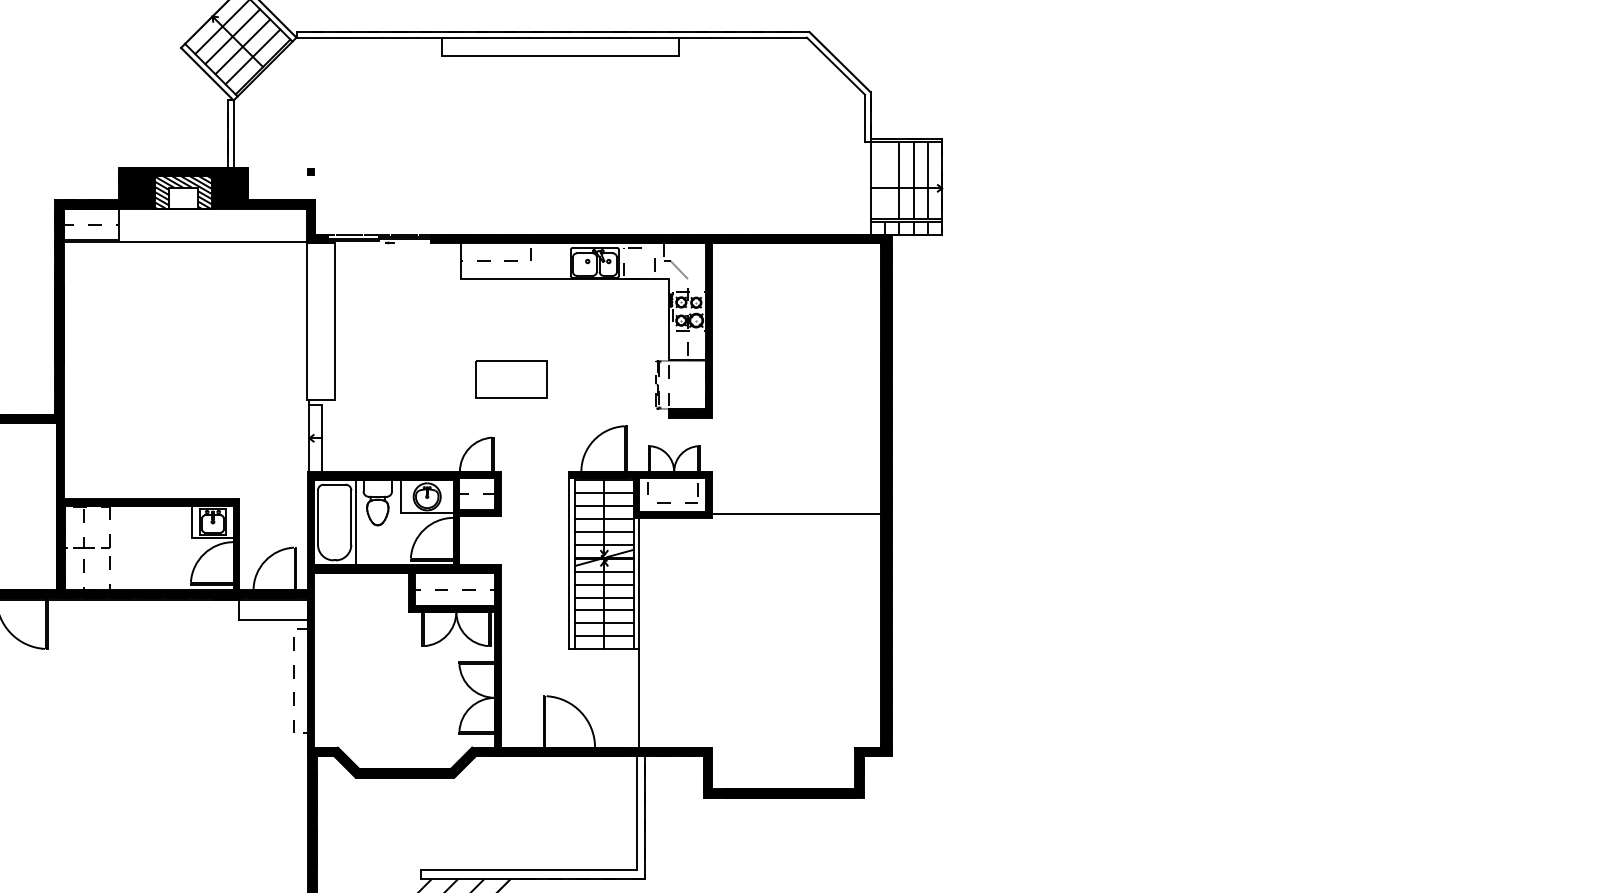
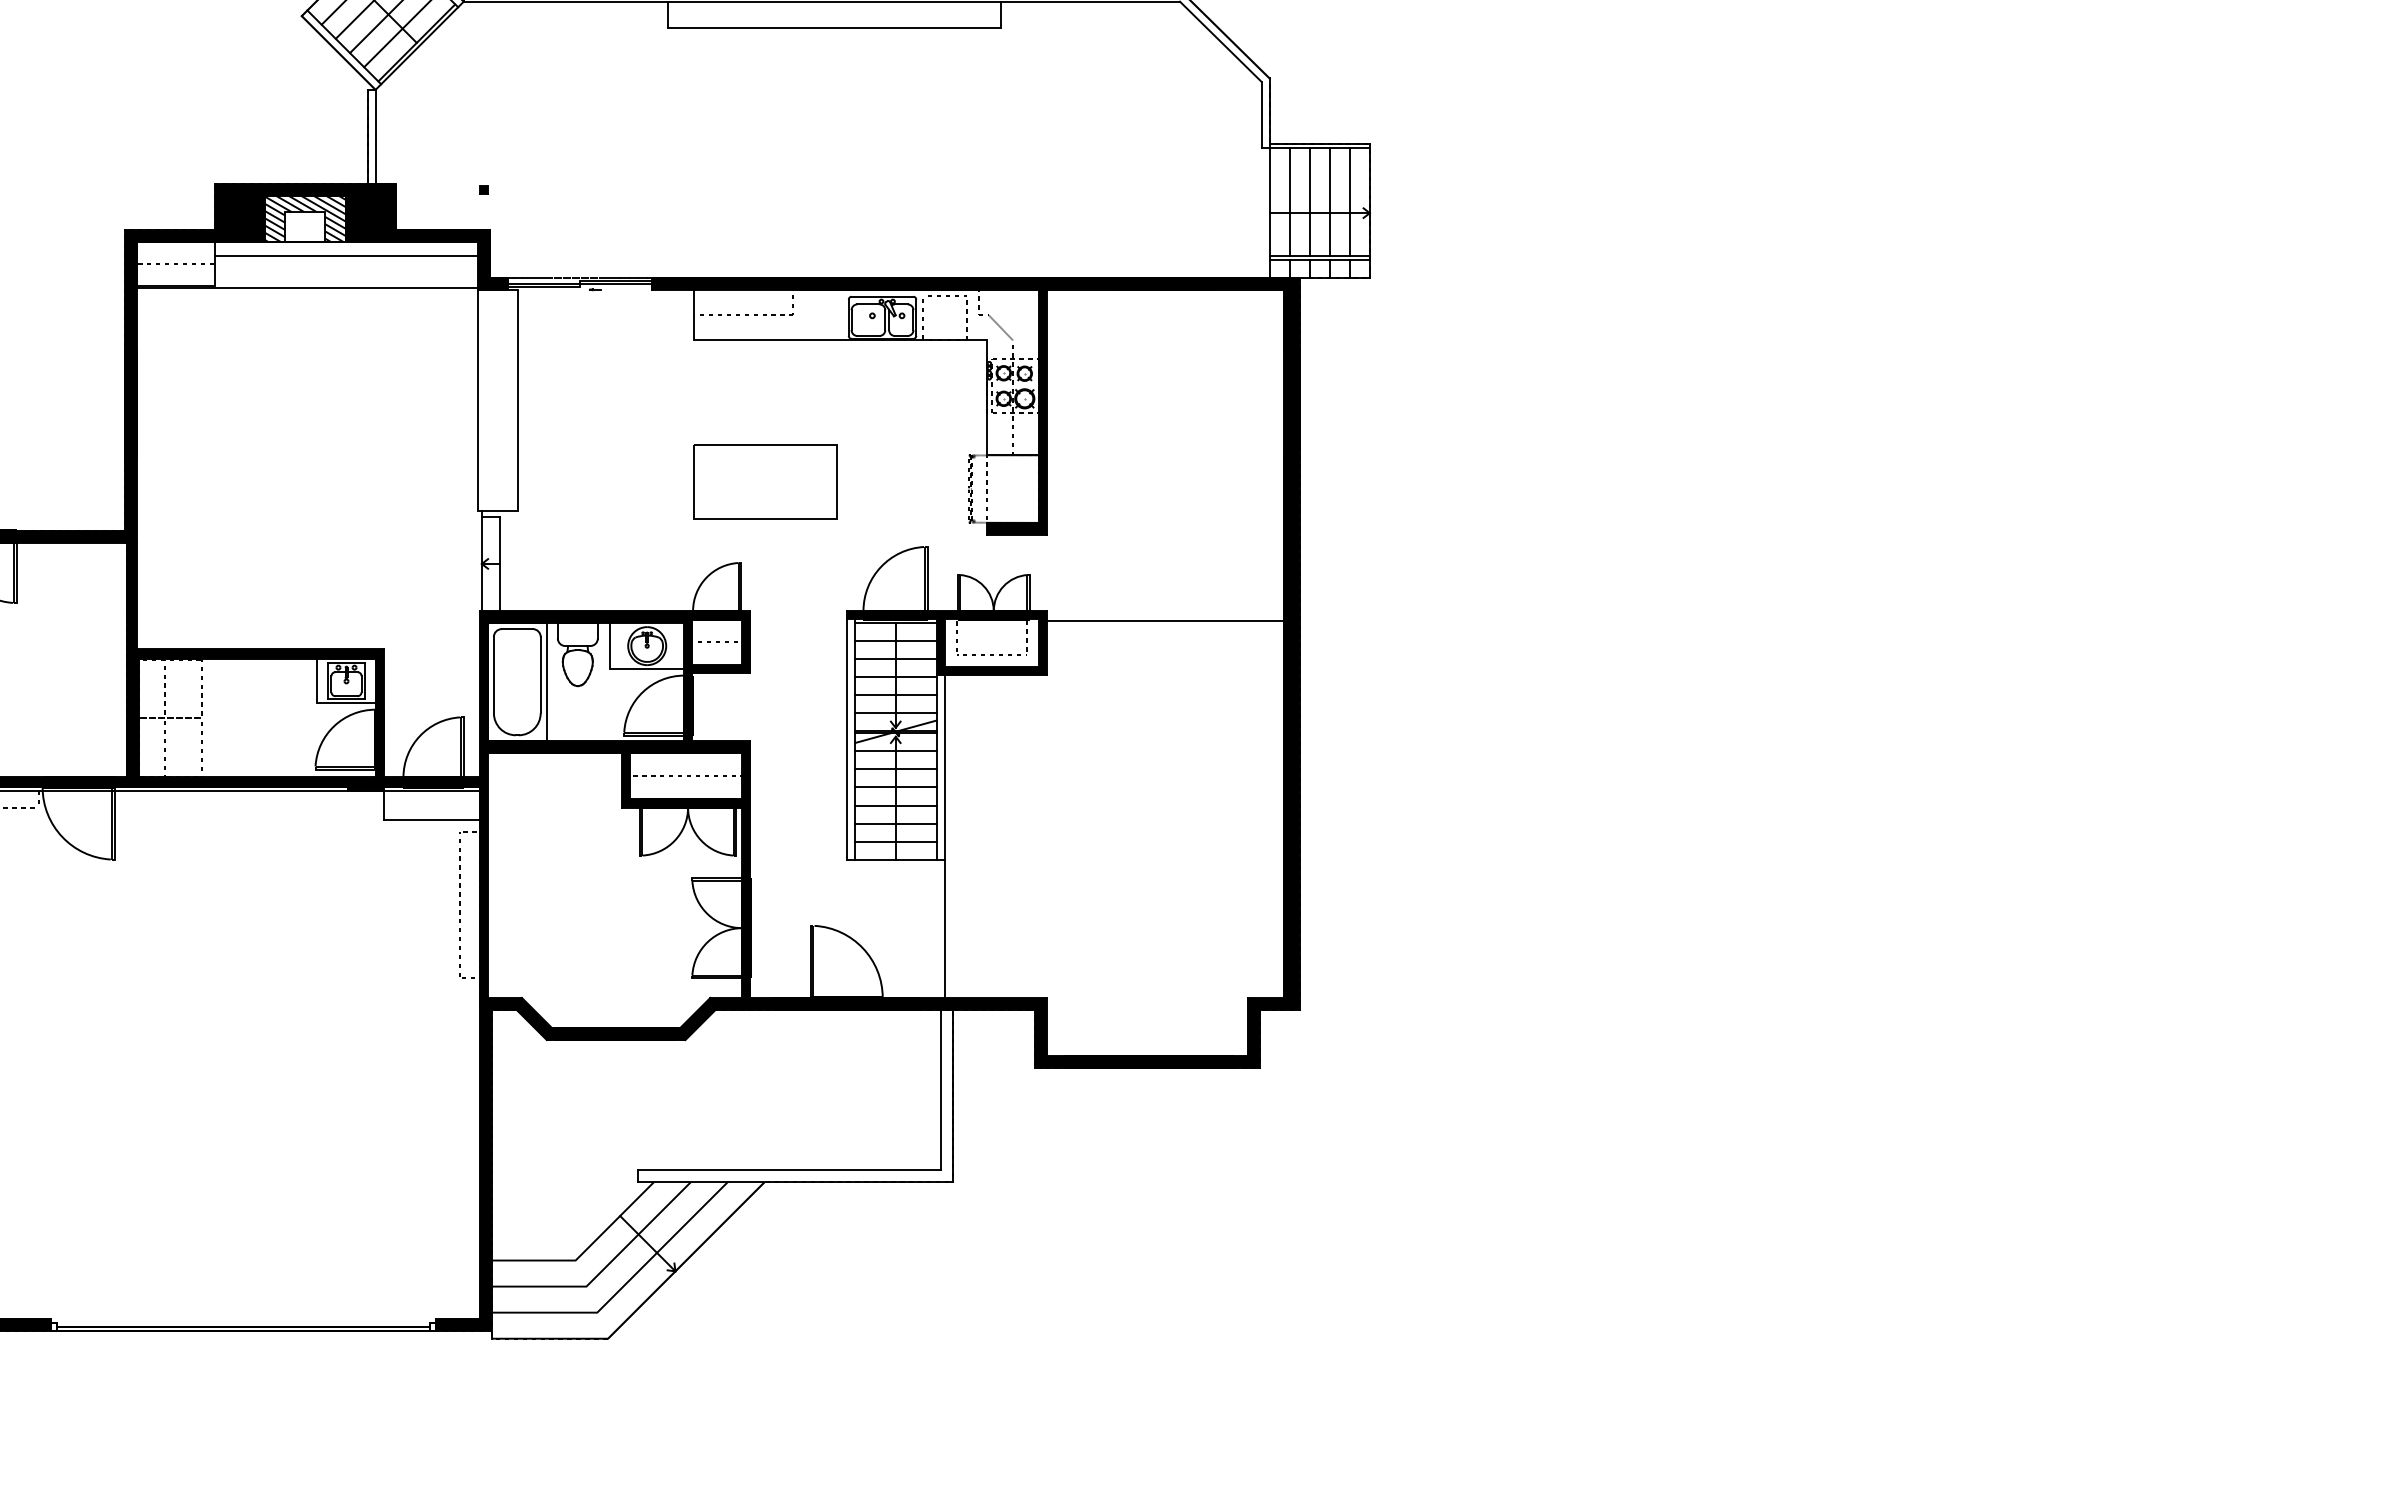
line: (884, 180) -> (1289, 202), added
line: (212, 219) -> (346, 256), added
part: (511, 379) -> (765, 481), size x1.43
line: (796, 514) -> (1165, 621), moved

